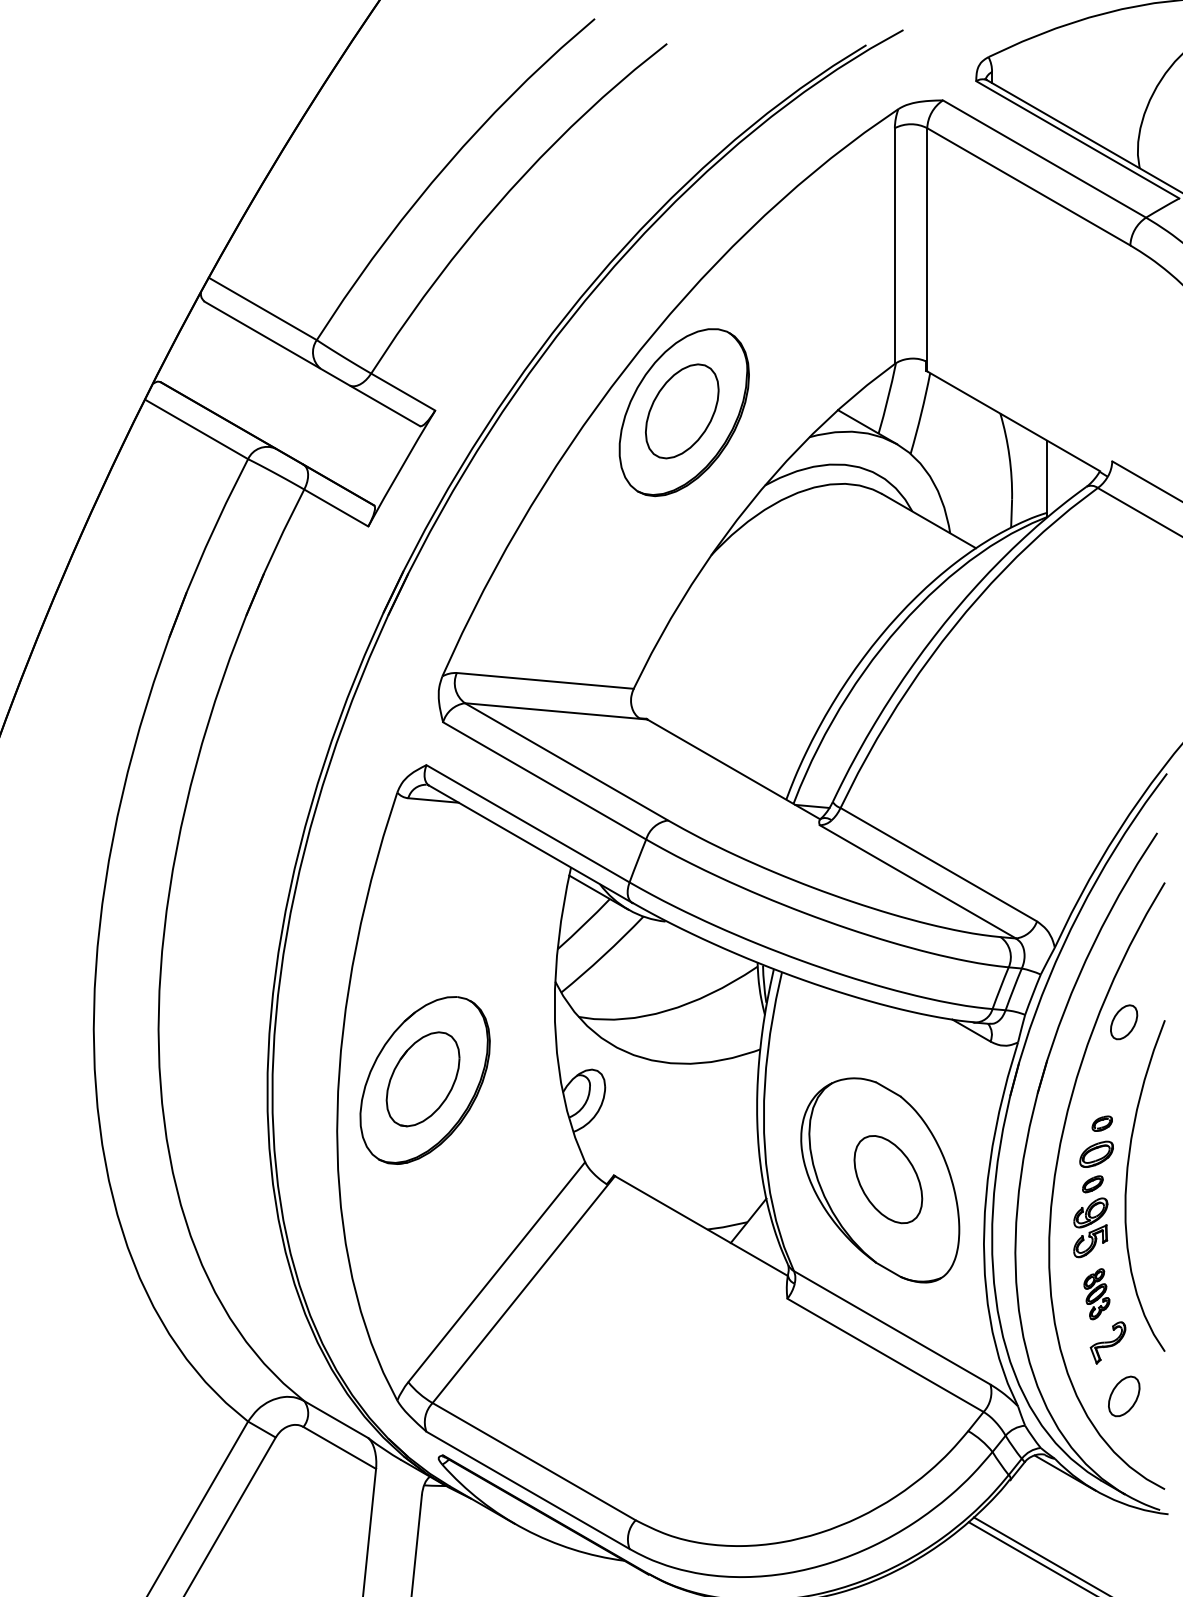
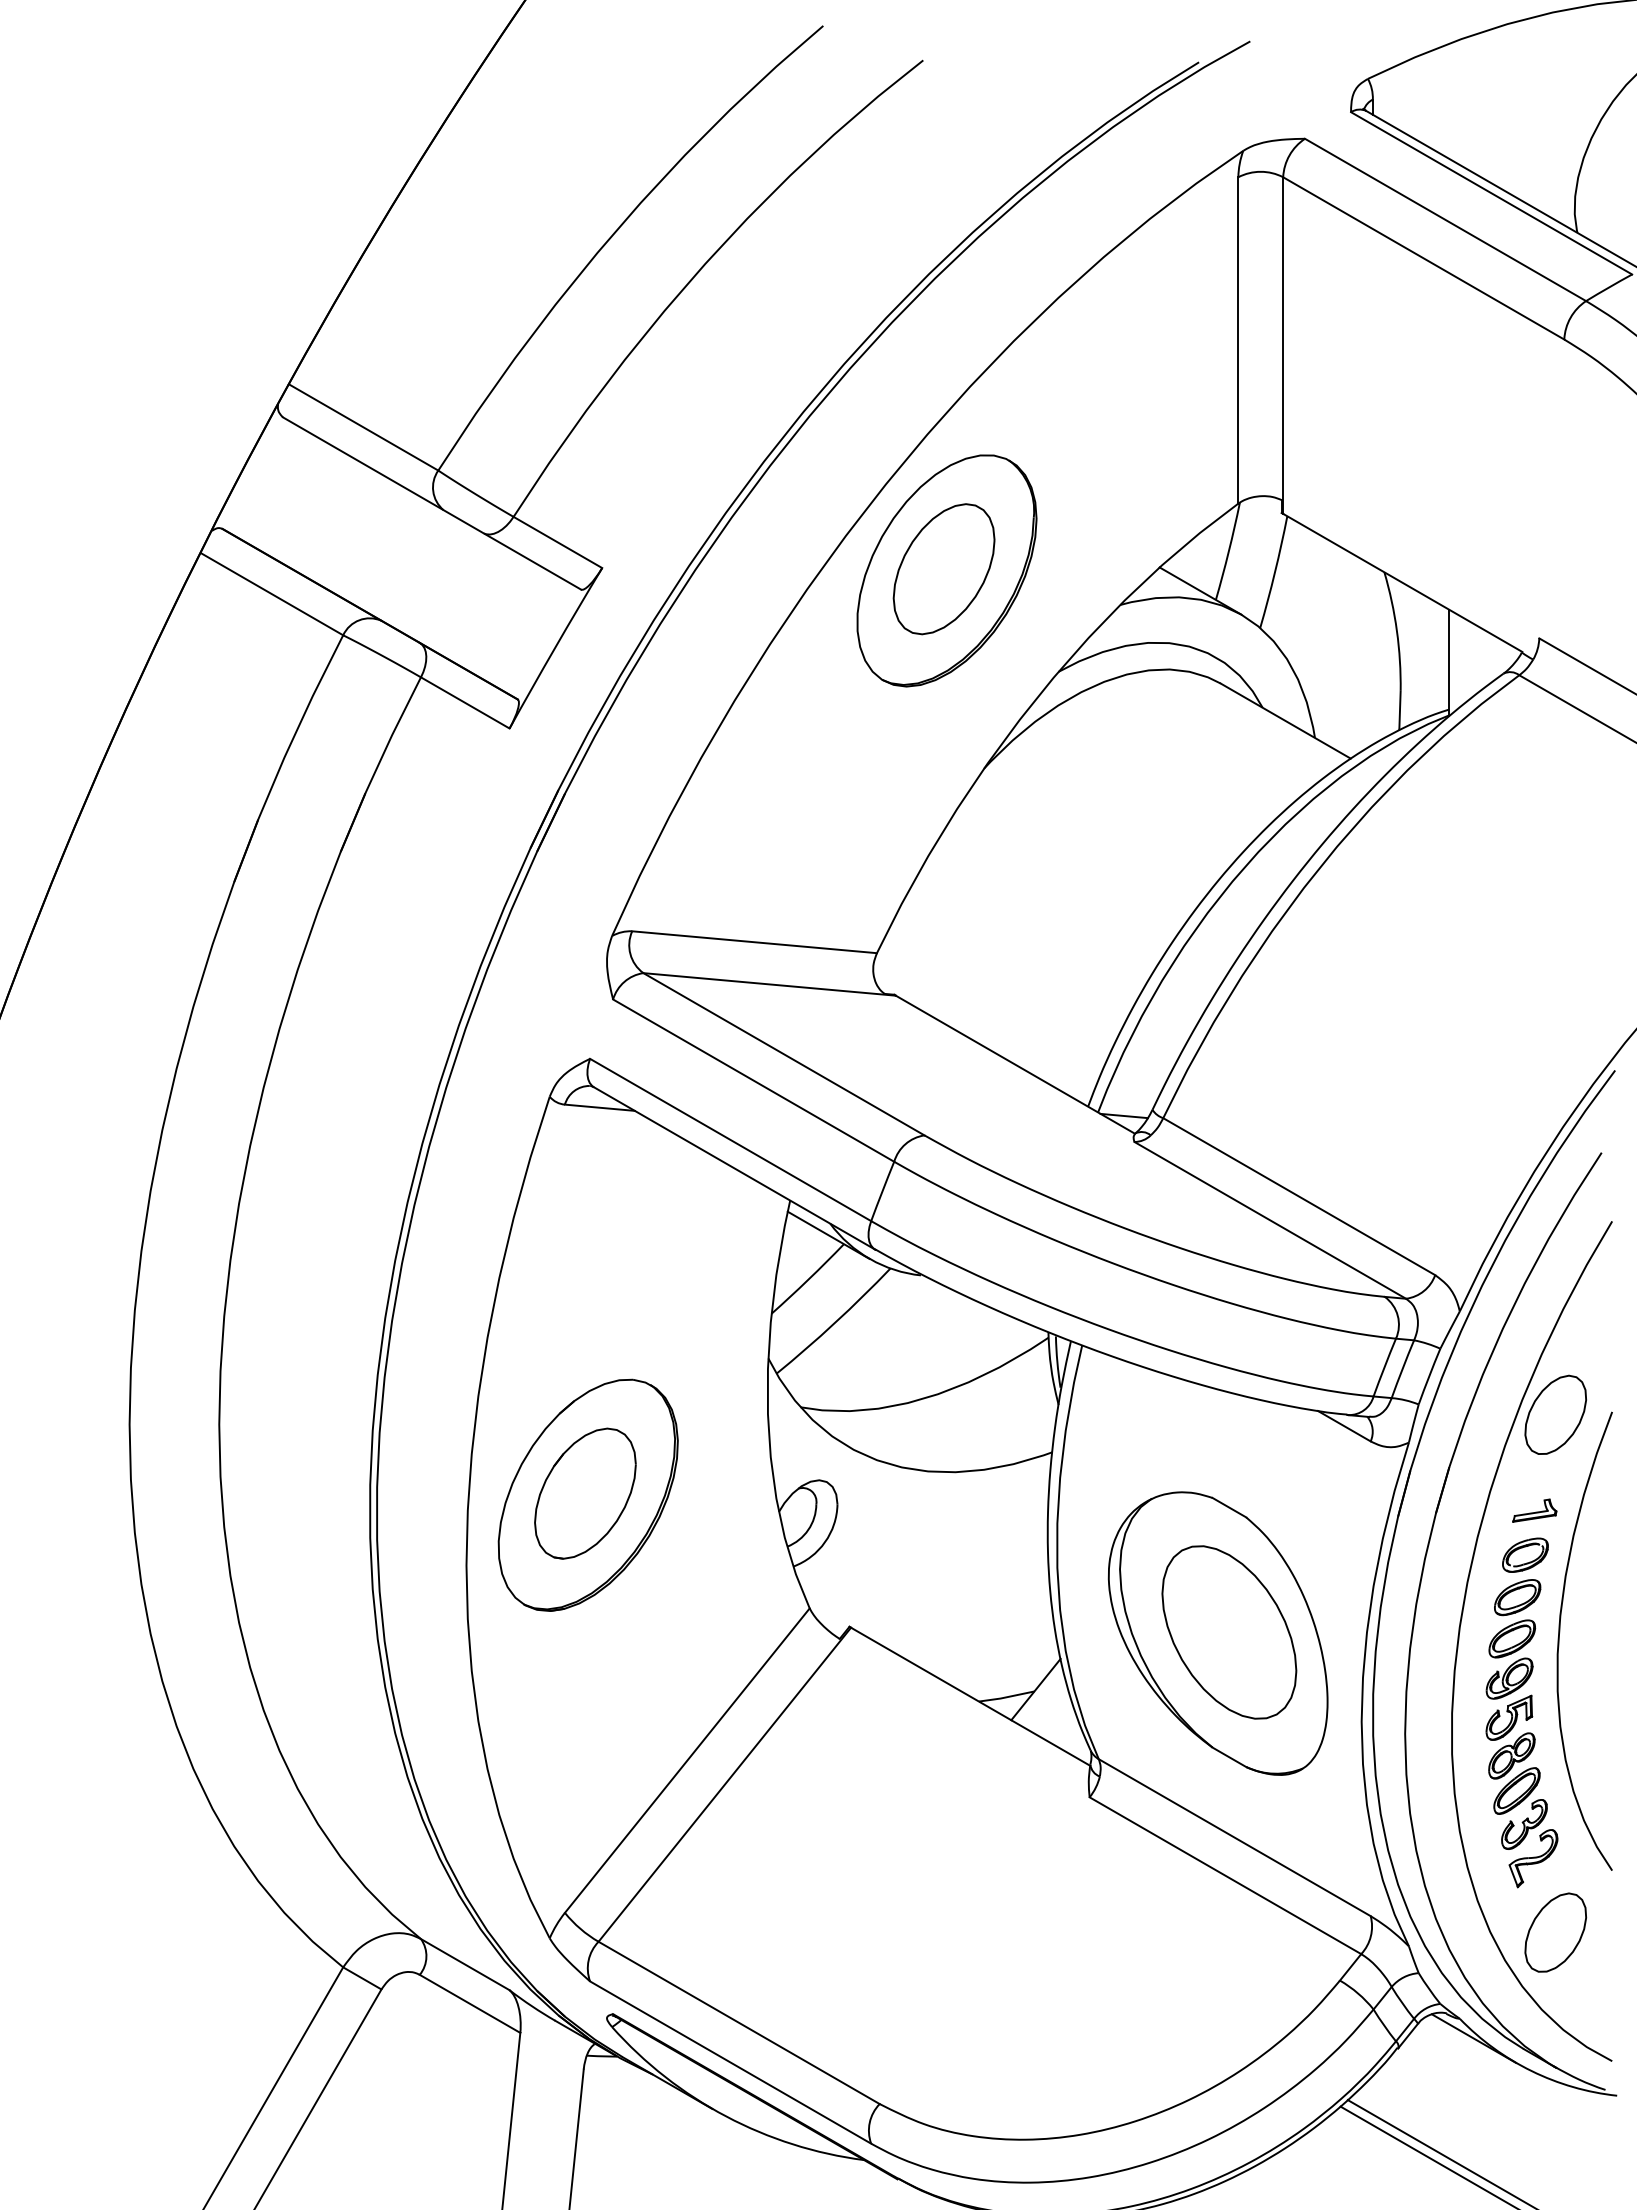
part: (1123, 1022) -> (1555, 1414), size x1.67
part: (1108, 1091) -> (1534, 1510), added
part: (1102, 1123) -> (1525, 1554), size x1.67
part: (888, 1179) -> (1229, 1632), size x1.43
part: (1092, 1183) -> (1512, 1638), size x1.67
part: (1096, 1293) -> (1517, 1790), size x1.67
part: (1123, 1396) -> (1555, 1932), size x1.43

